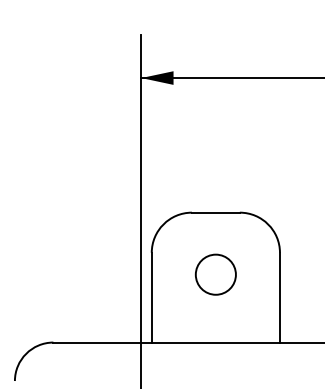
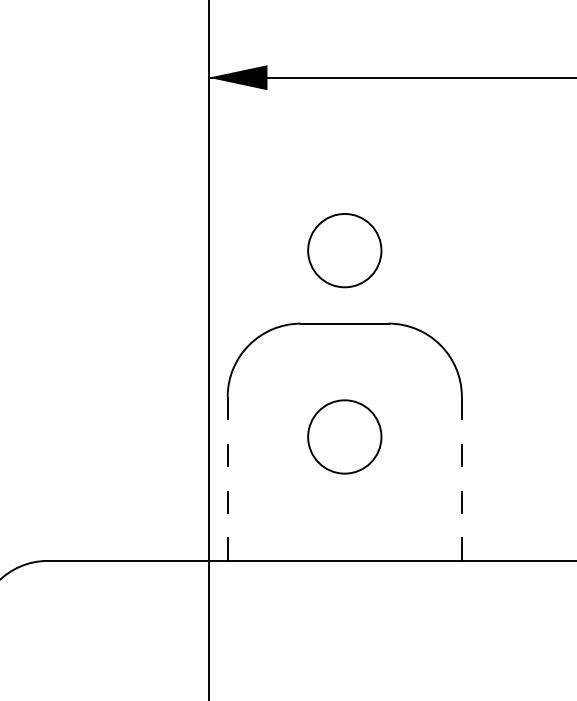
circle: (215, 172) -> (344, 250), added
line: (151, 297) -> (227, 478), solid -> dashed
line: (279, 297) -> (461, 478), solid -> dashed

